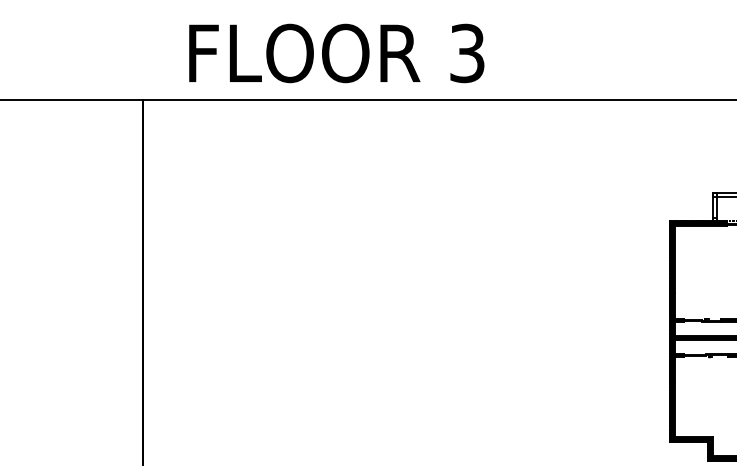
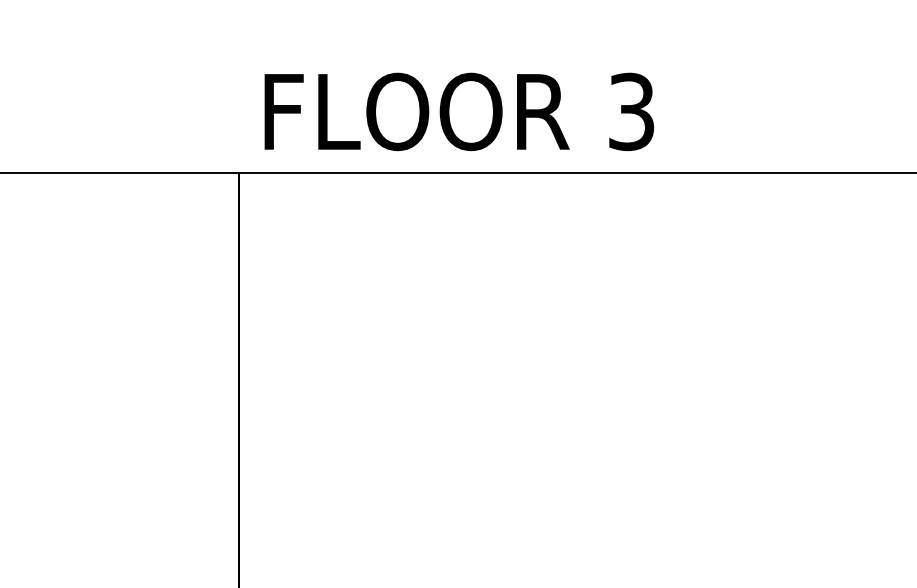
text: (336, 53) -> (458, 111), moved

